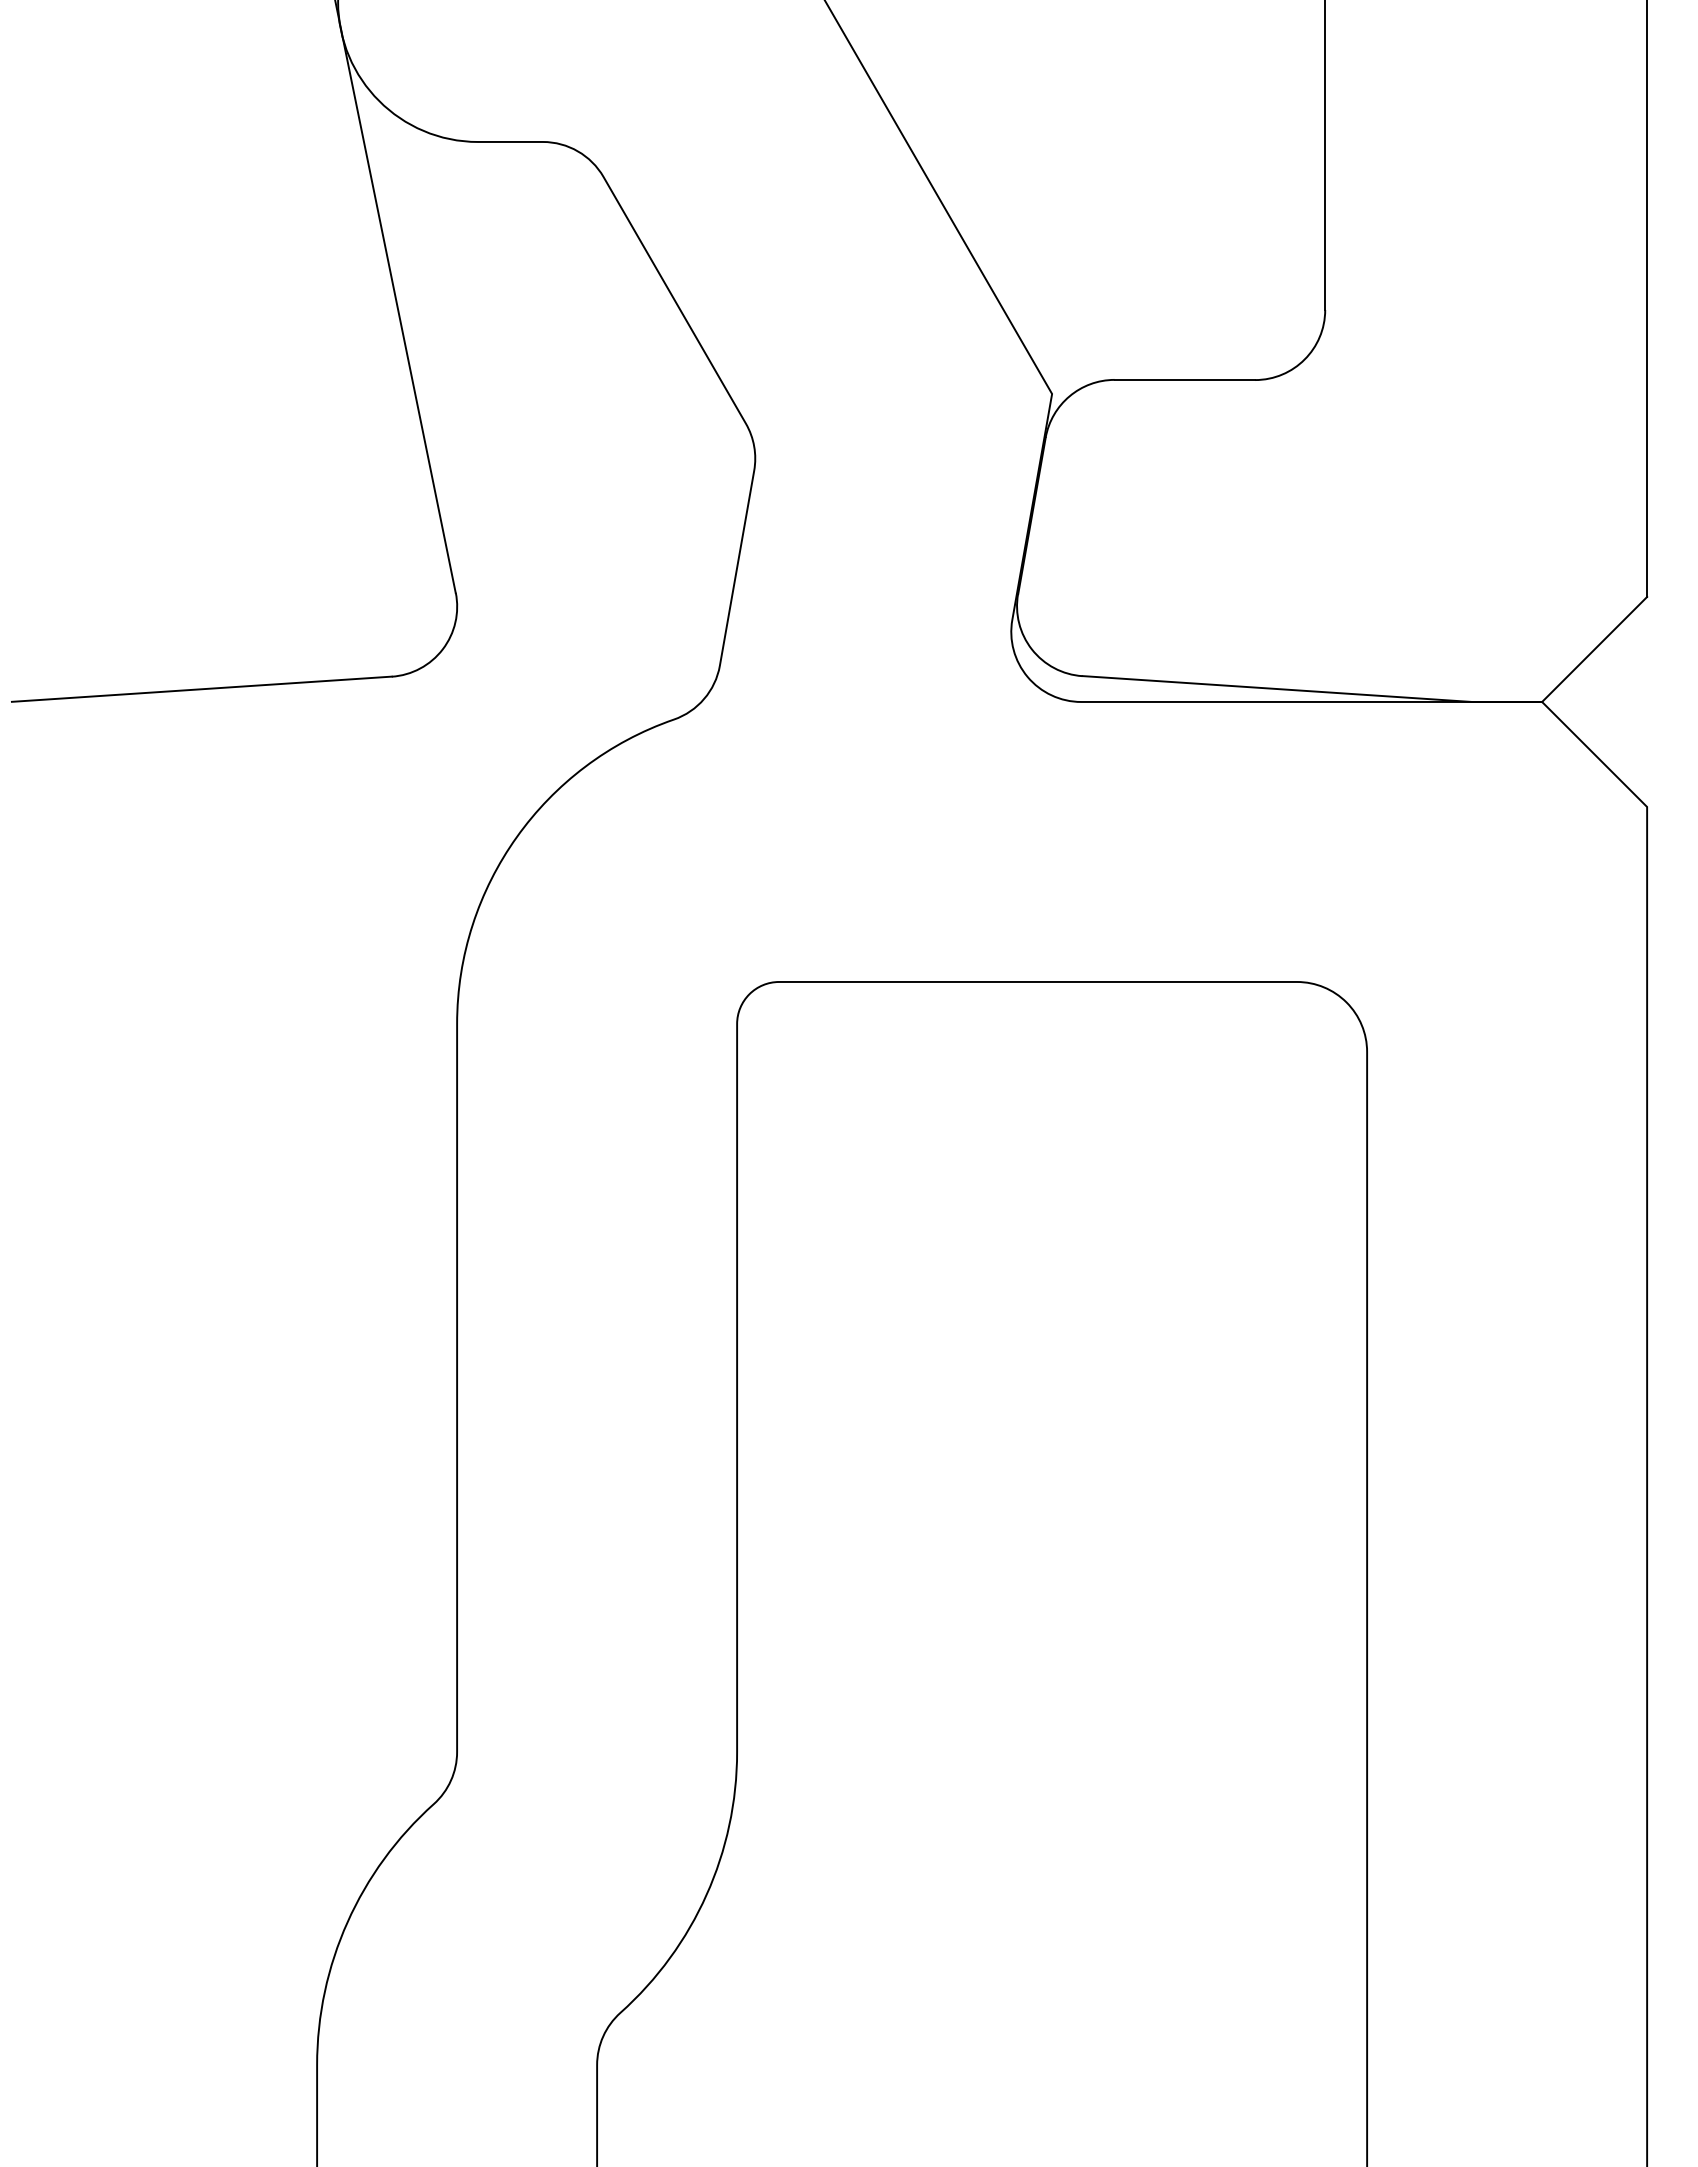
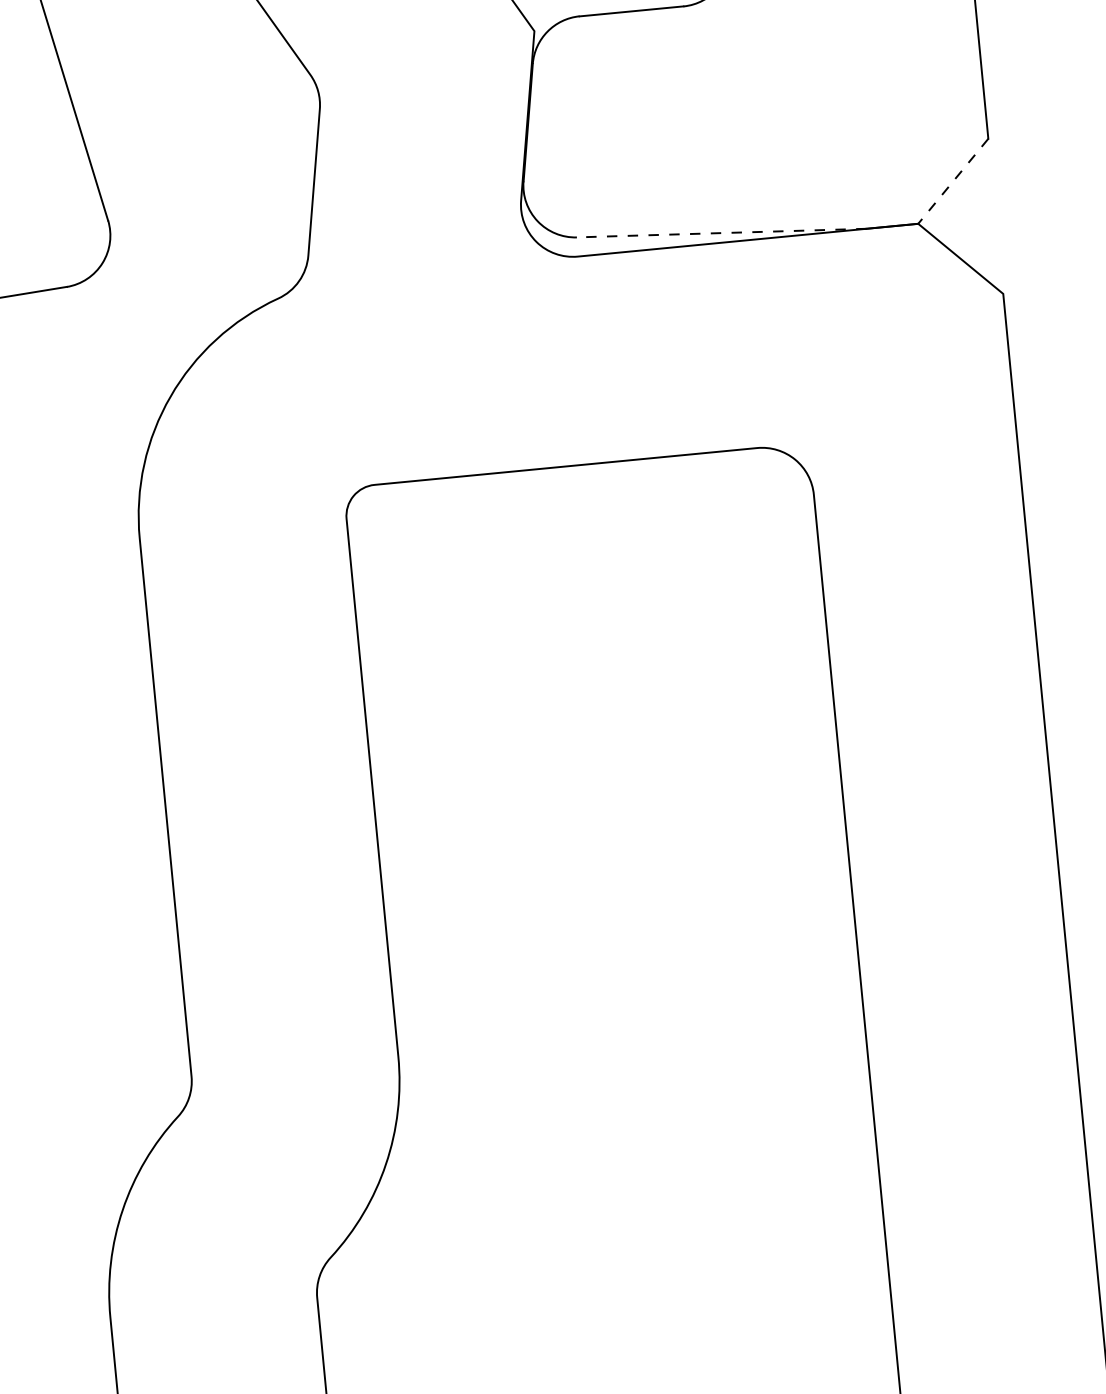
line: (1594, 649) -> (953, 181), solid -> dashed
line: (1276, 689) -> (721, 233), solid -> dashed

